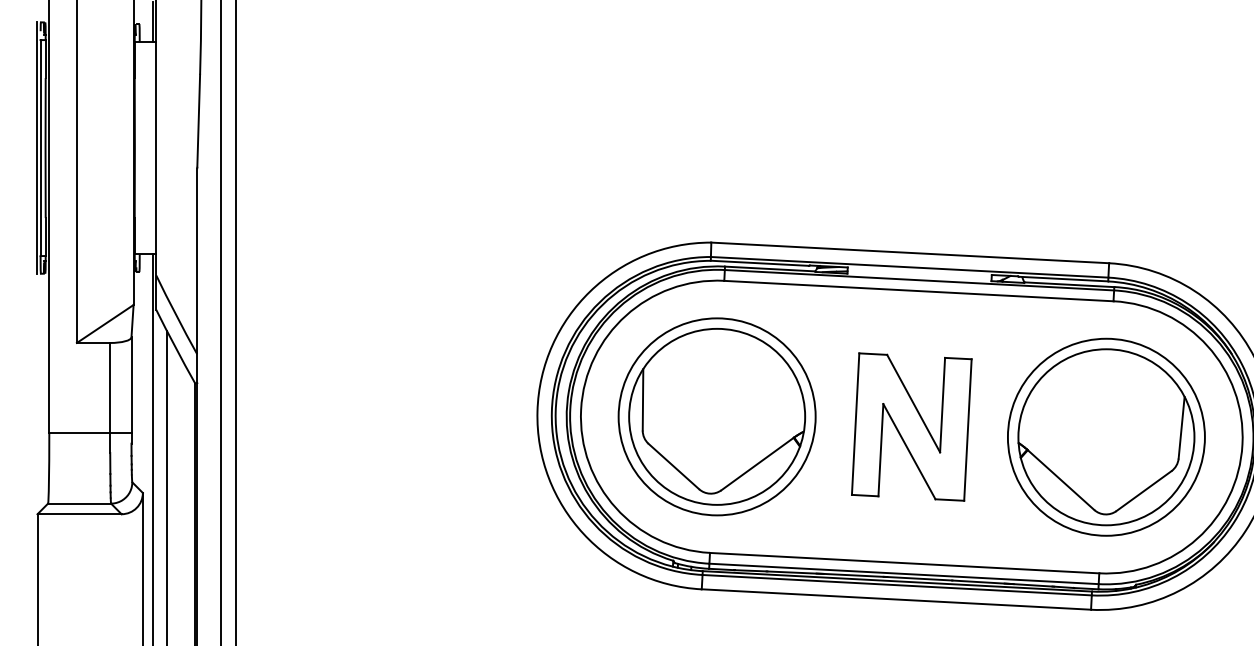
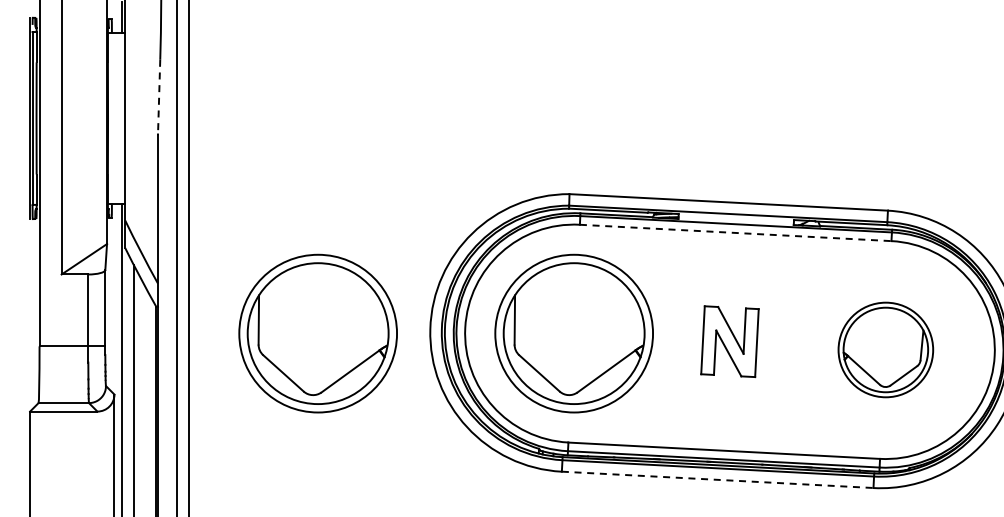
line: (199, 120) -> (159, 96), solid -> dashed
line: (918, 290) -> (735, 232), solid -> dashed
part: (396, 416) -> (317, 333), added
part: (911, 426) -> (729, 341), size x0.6
part: (1106, 436) -> (885, 349), size x0.6
line: (897, 599) -> (718, 479), solid -> dashed

